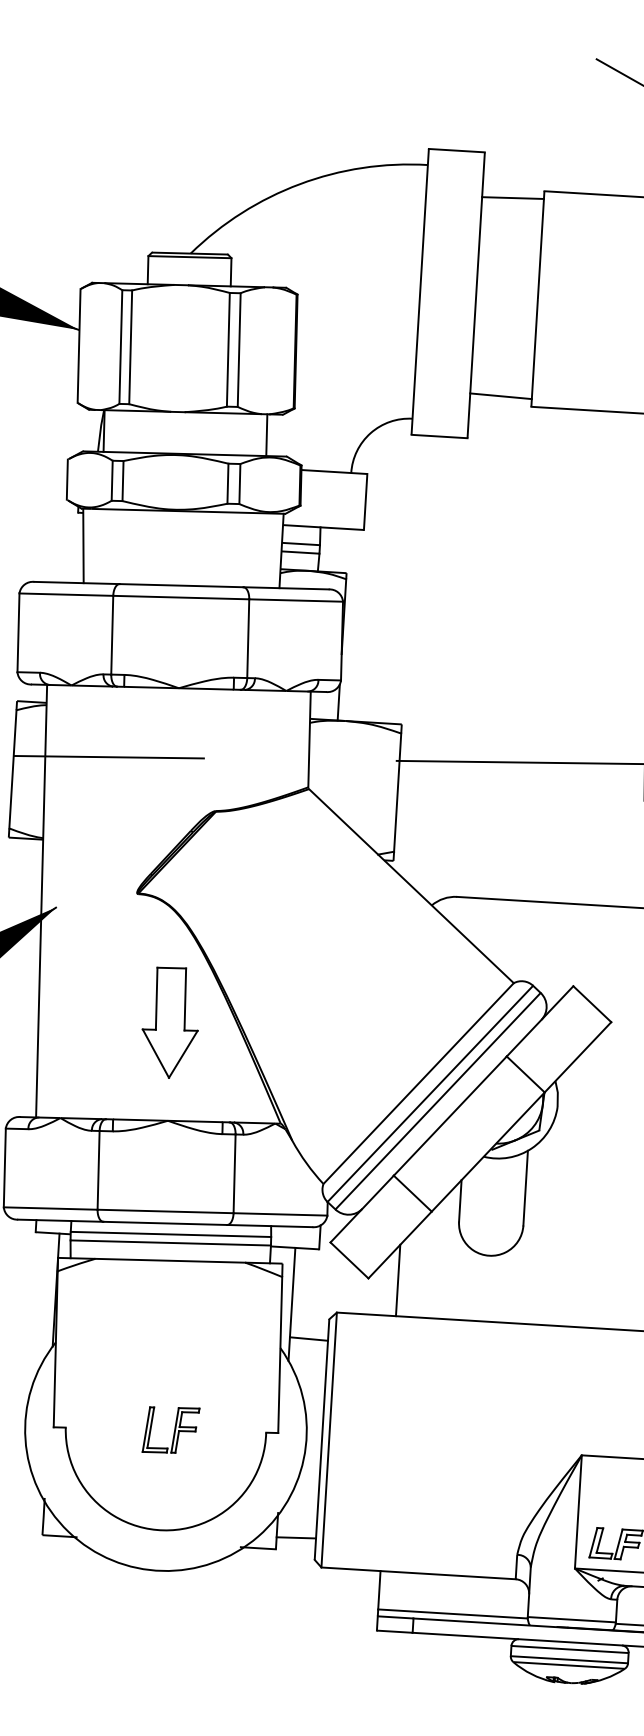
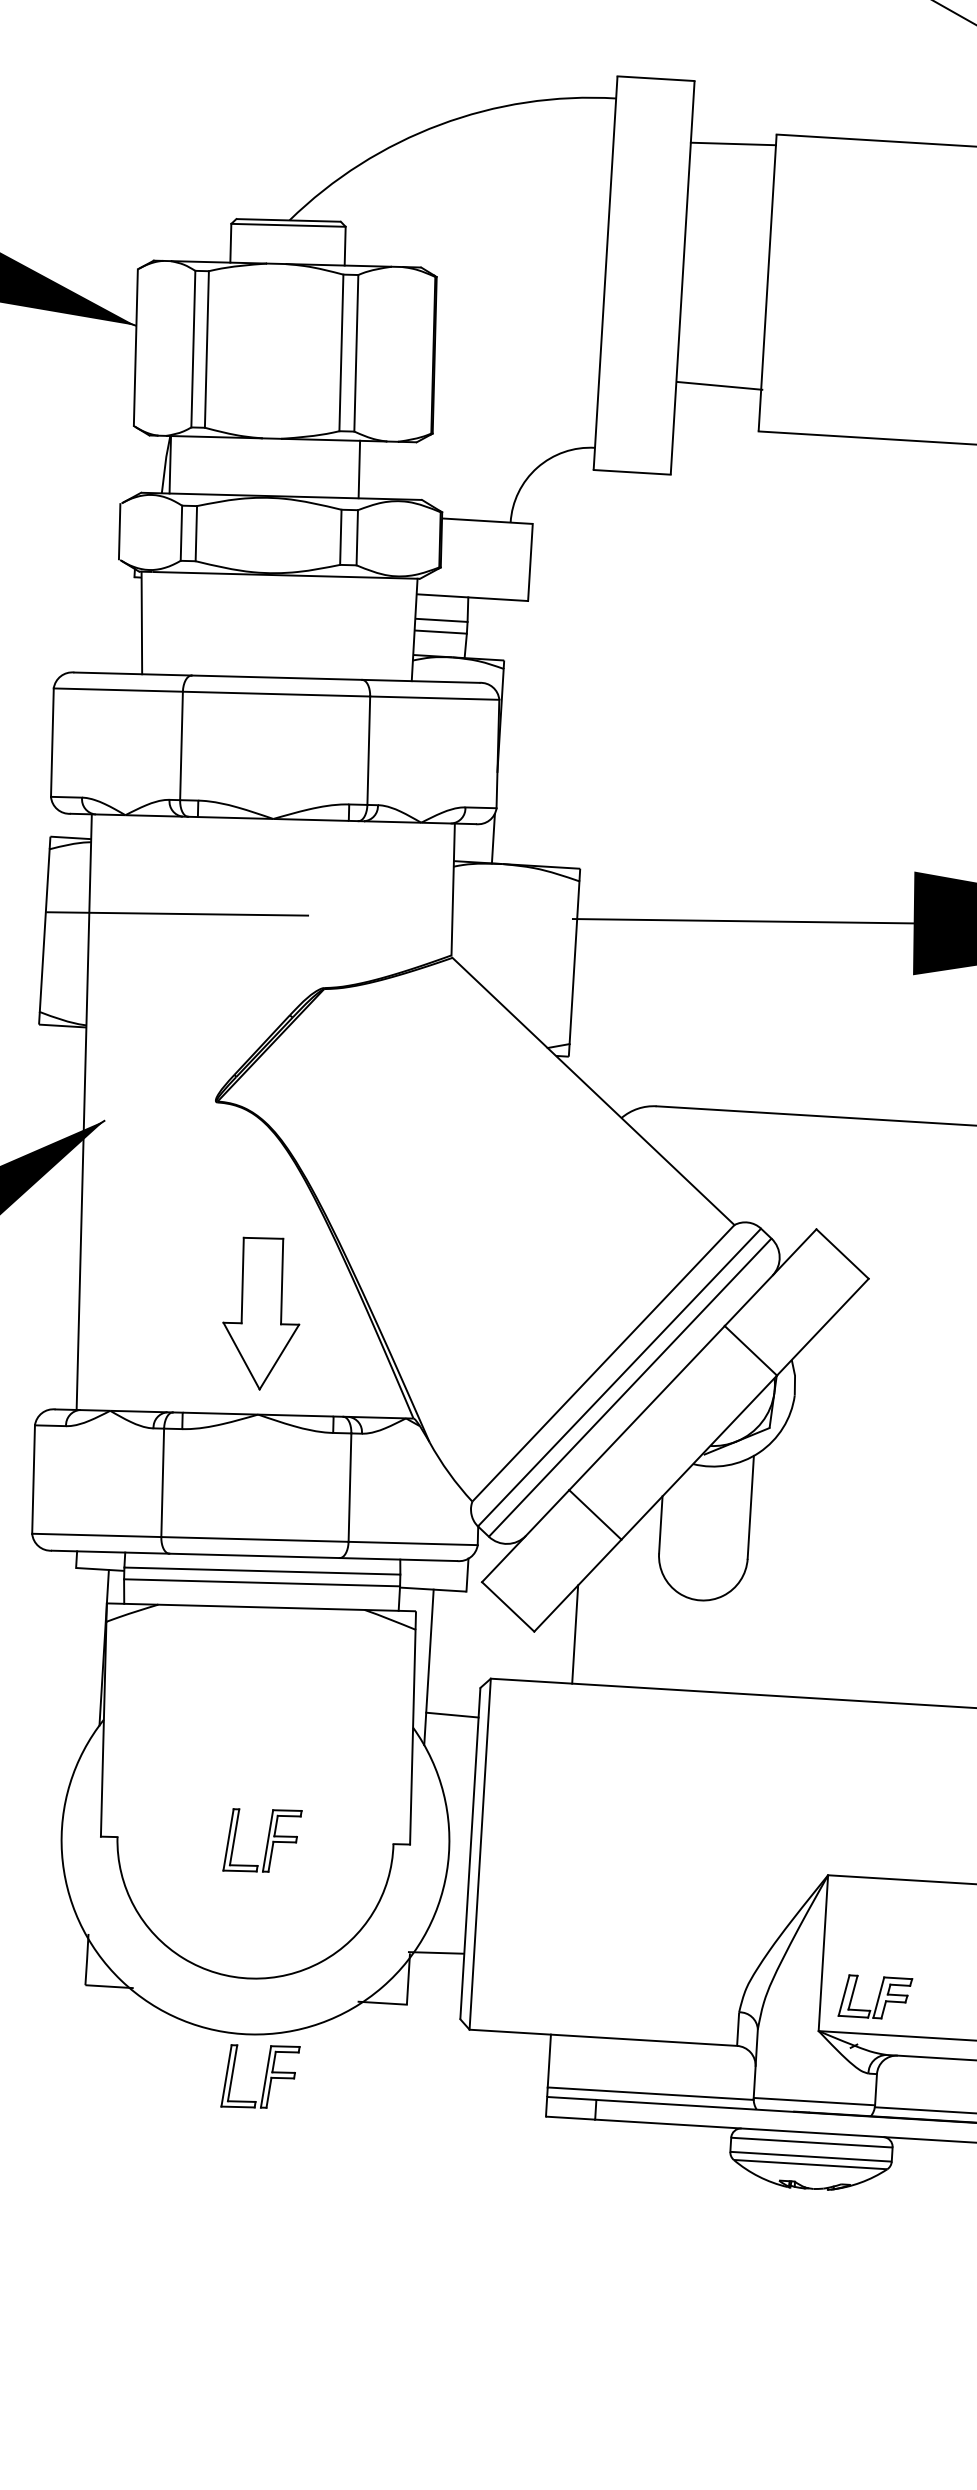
line: (500, 395) -> (719, 385), moved
line: (266, 435) -> (359, 469), moved
part: (170, 1022) -> (261, 1313), moved
line: (295, 1537) -> (435, 1952), moved
part: (169, 1601) -> (260, 2076), added

